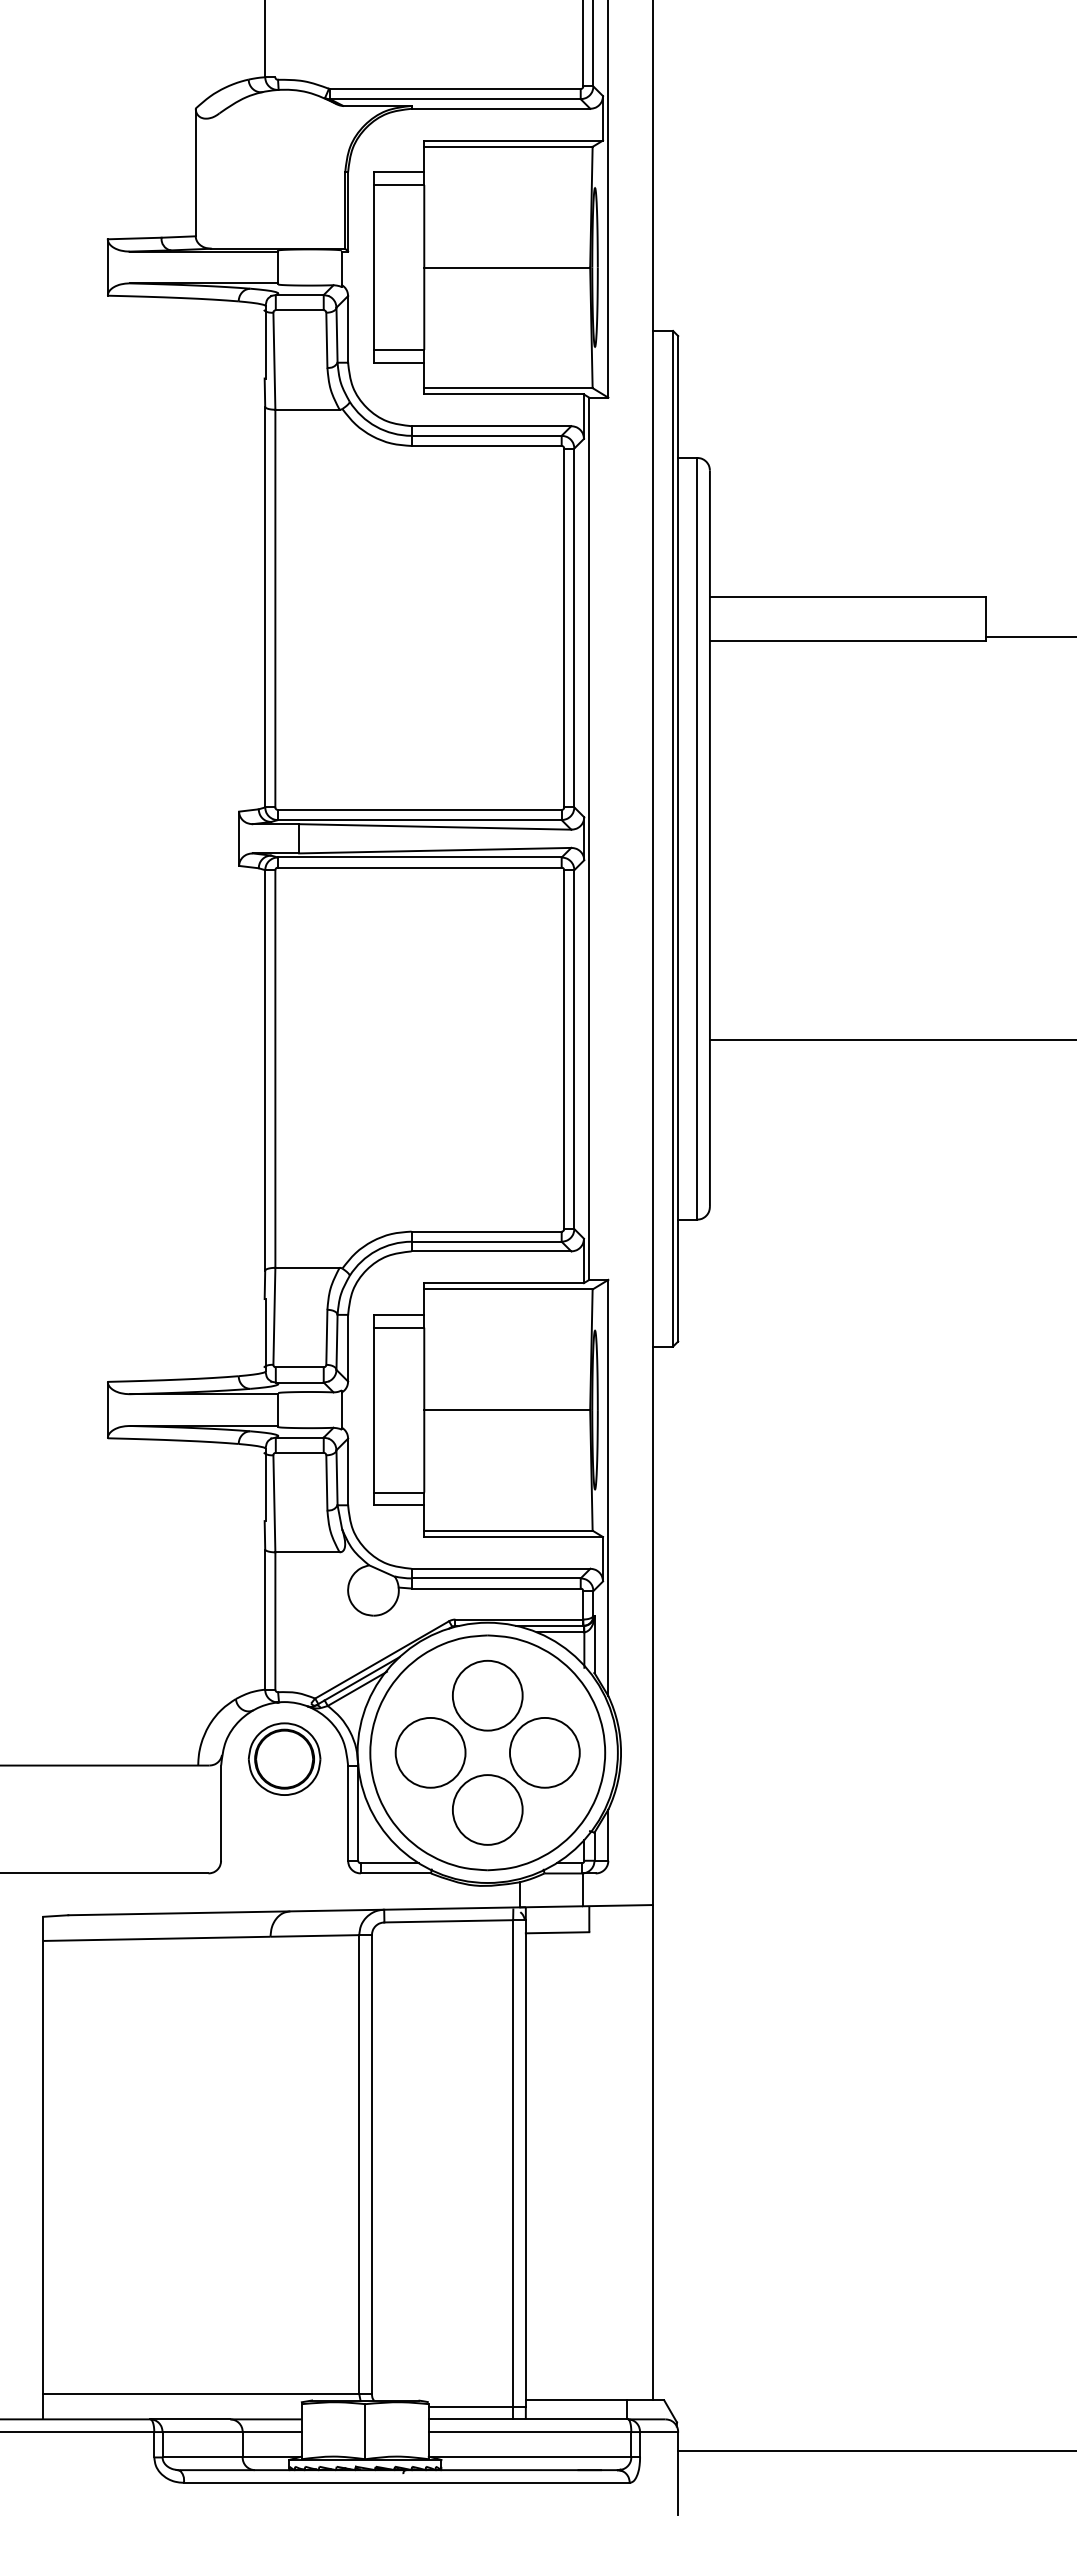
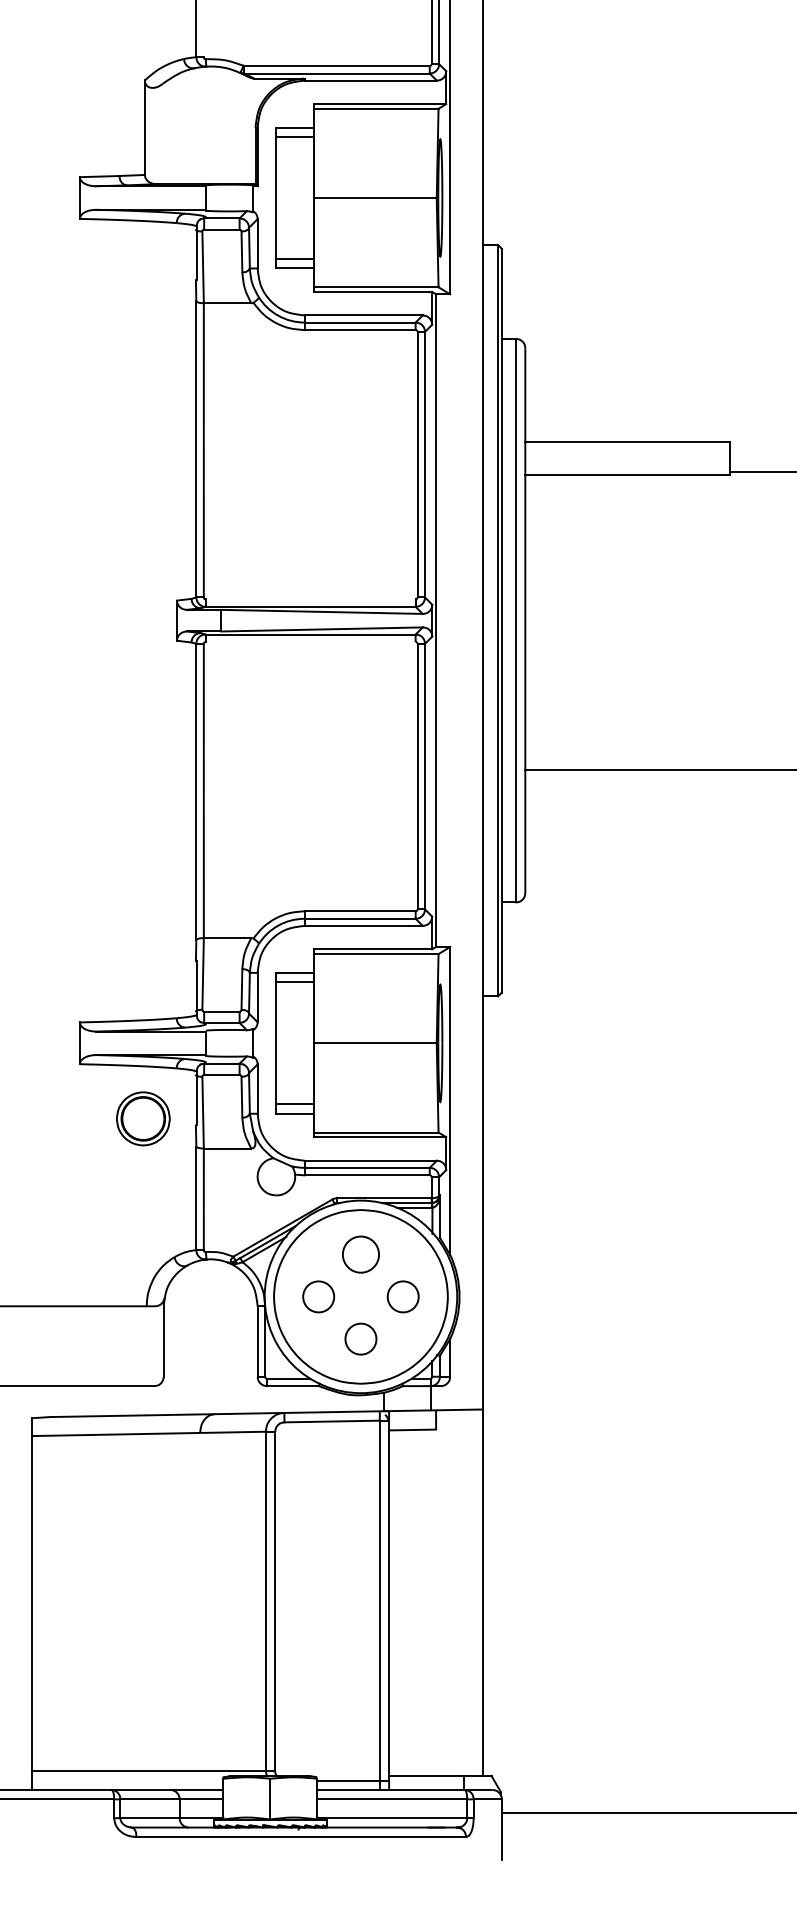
line: (419, 809) -> (310, 599), removed
line: (419, 867) -> (310, 641), removed
circle: (487, 1695) -> (360, 1254), size x0.7
circle: (430, 1752) -> (318, 1296), size x0.6
circle: (544, 1752) -> (402, 1296), size x0.6
part: (284, 1758) -> (143, 1118), moved
circle: (487, 1809) -> (360, 1338), size x0.6

